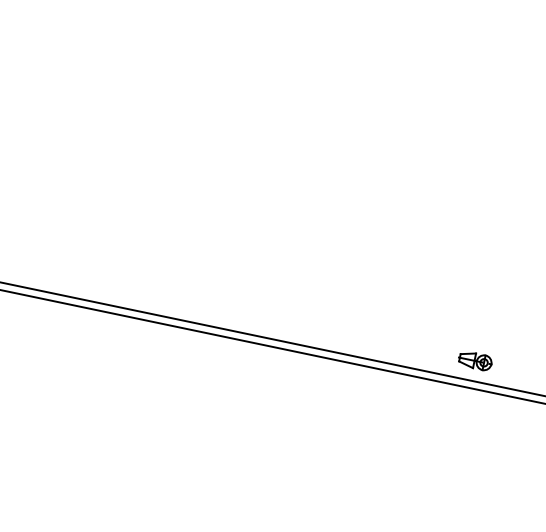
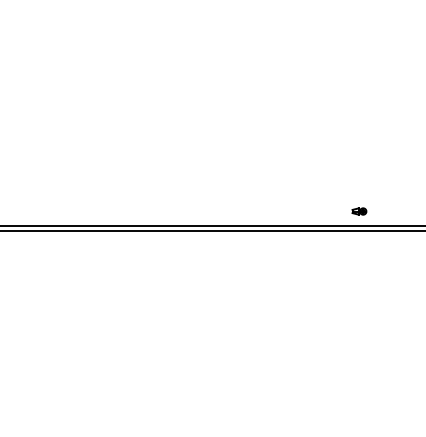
part: (475, 360) -> (359, 211), size x0.6

